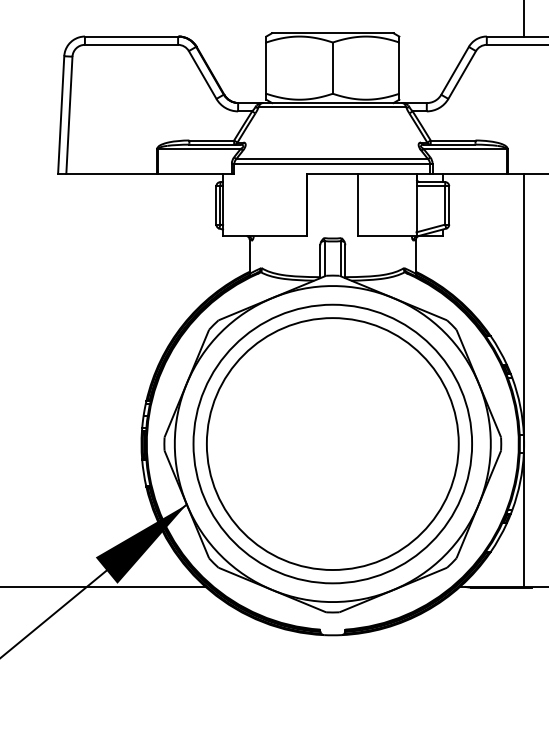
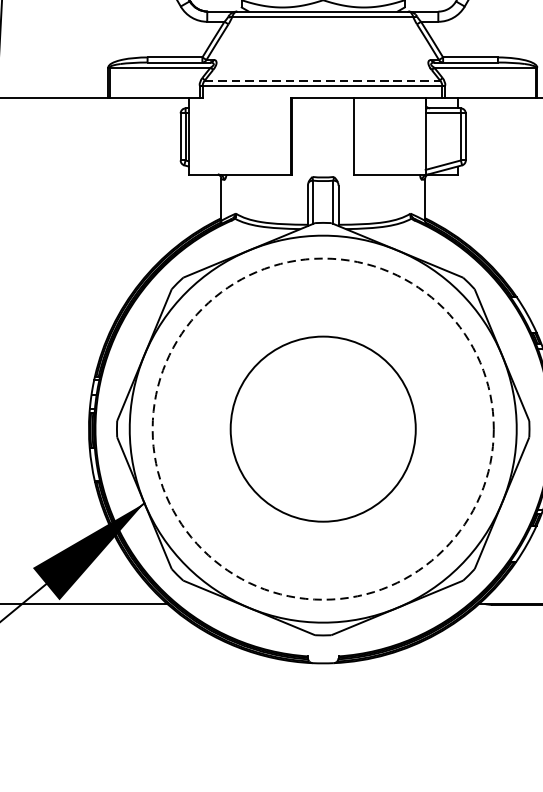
line: (332, 159) -> (322, 80), solid -> dashed
circle: (332, 443) -> (322, 428), solid -> dashed
circle: (332, 444) -> (322, 429), size x0.6

